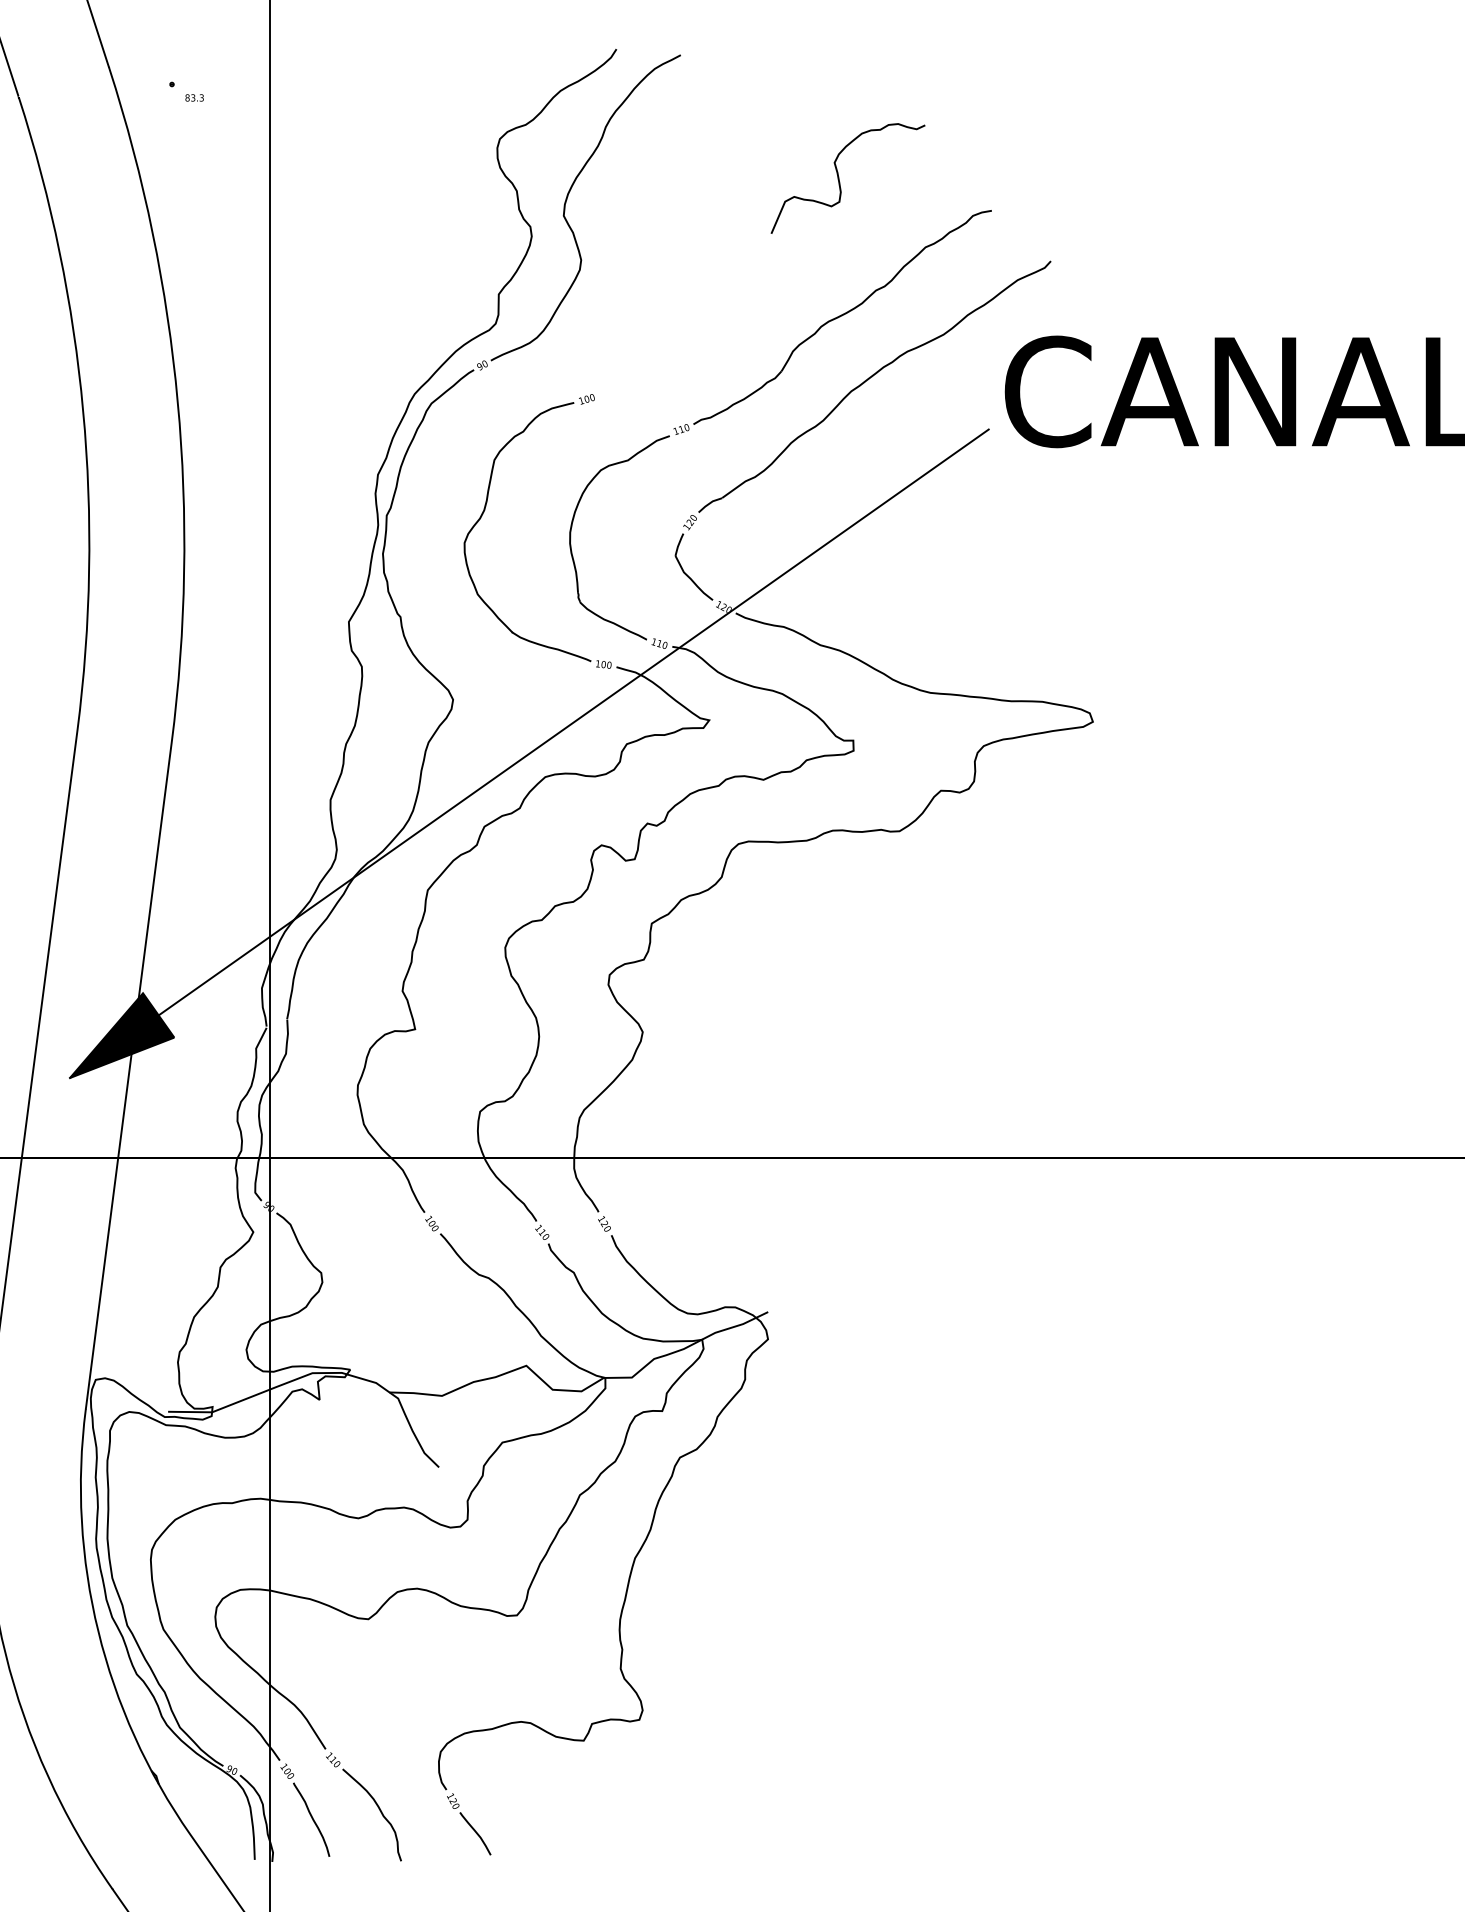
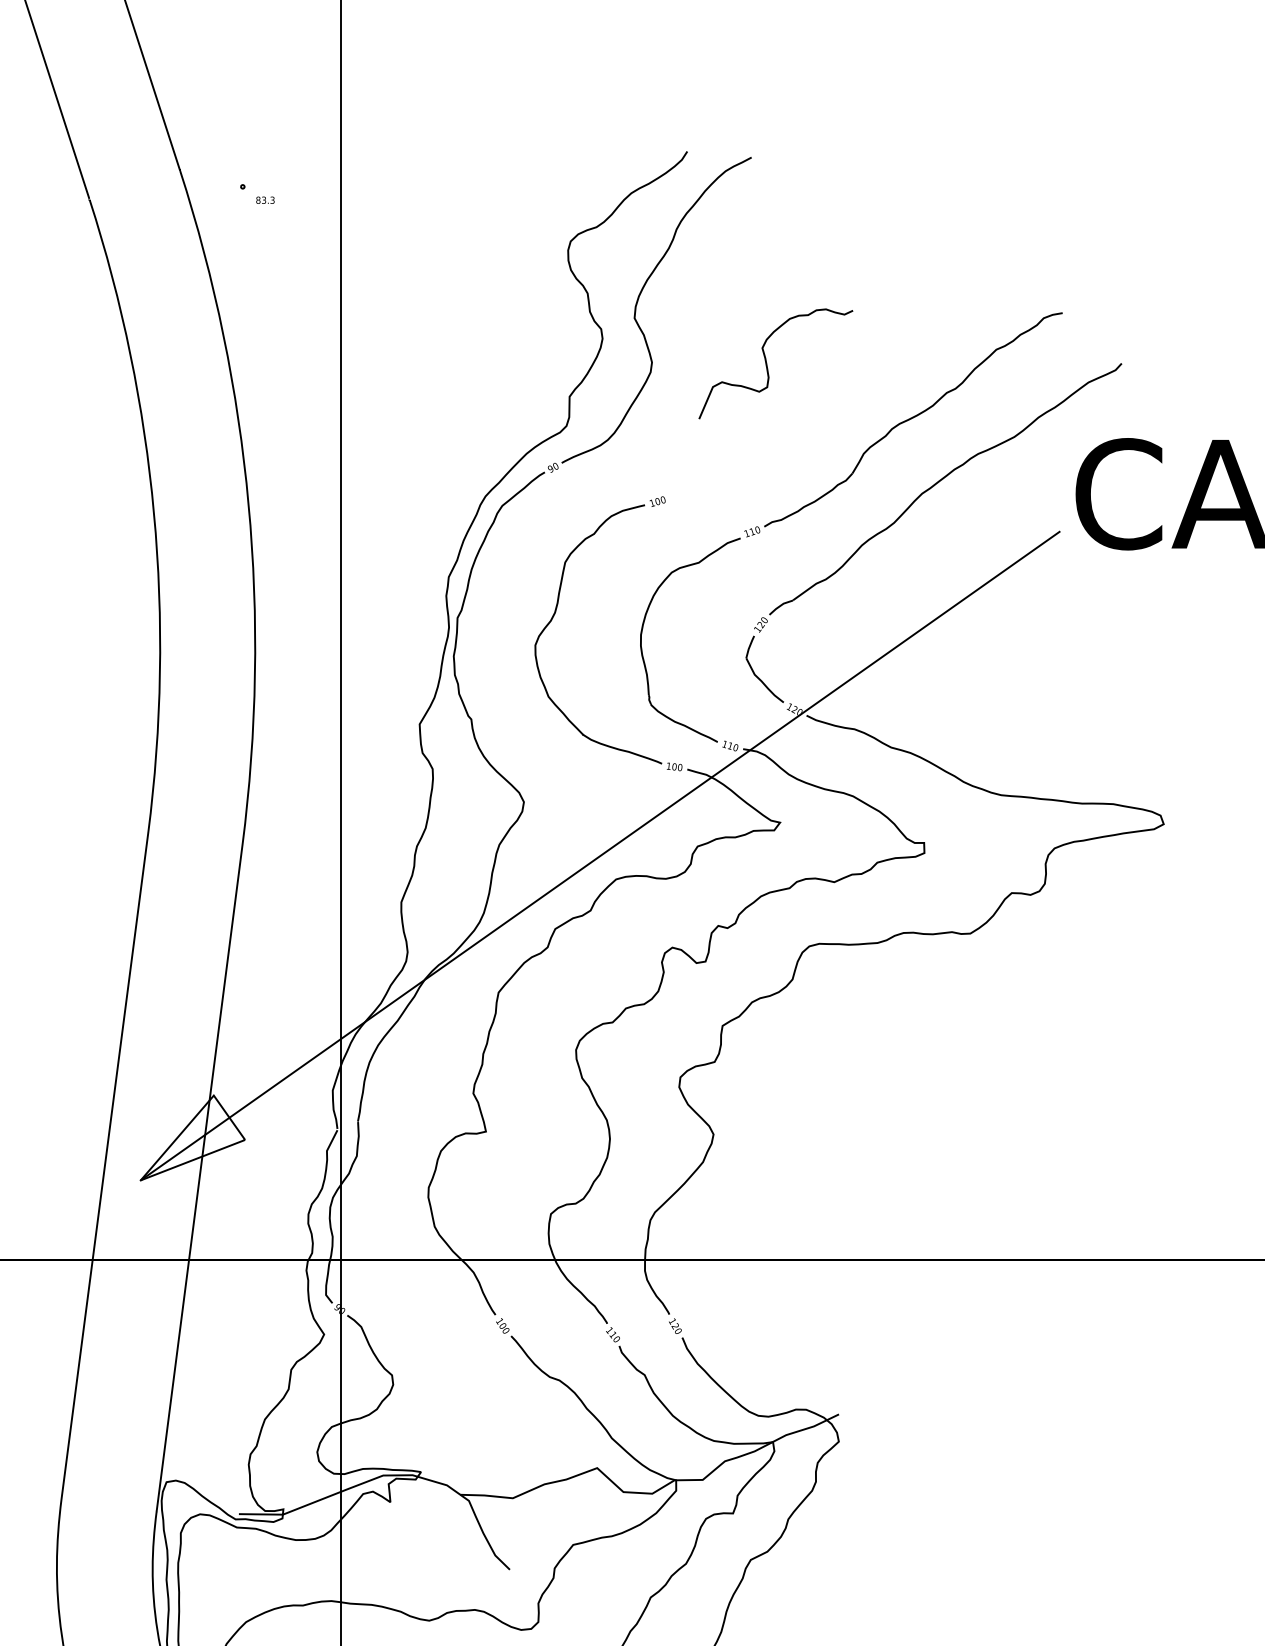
curve: (839, 178) -> (767, 363), moved
fill: (121, 1035) -> (192, 1137), removed

